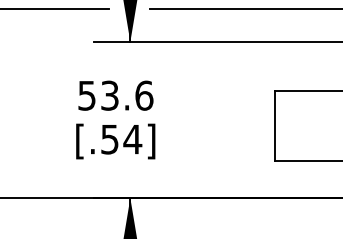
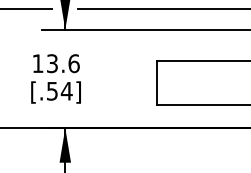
text: (86, 95) -> (37, 63), 53.6 -> 13.6

